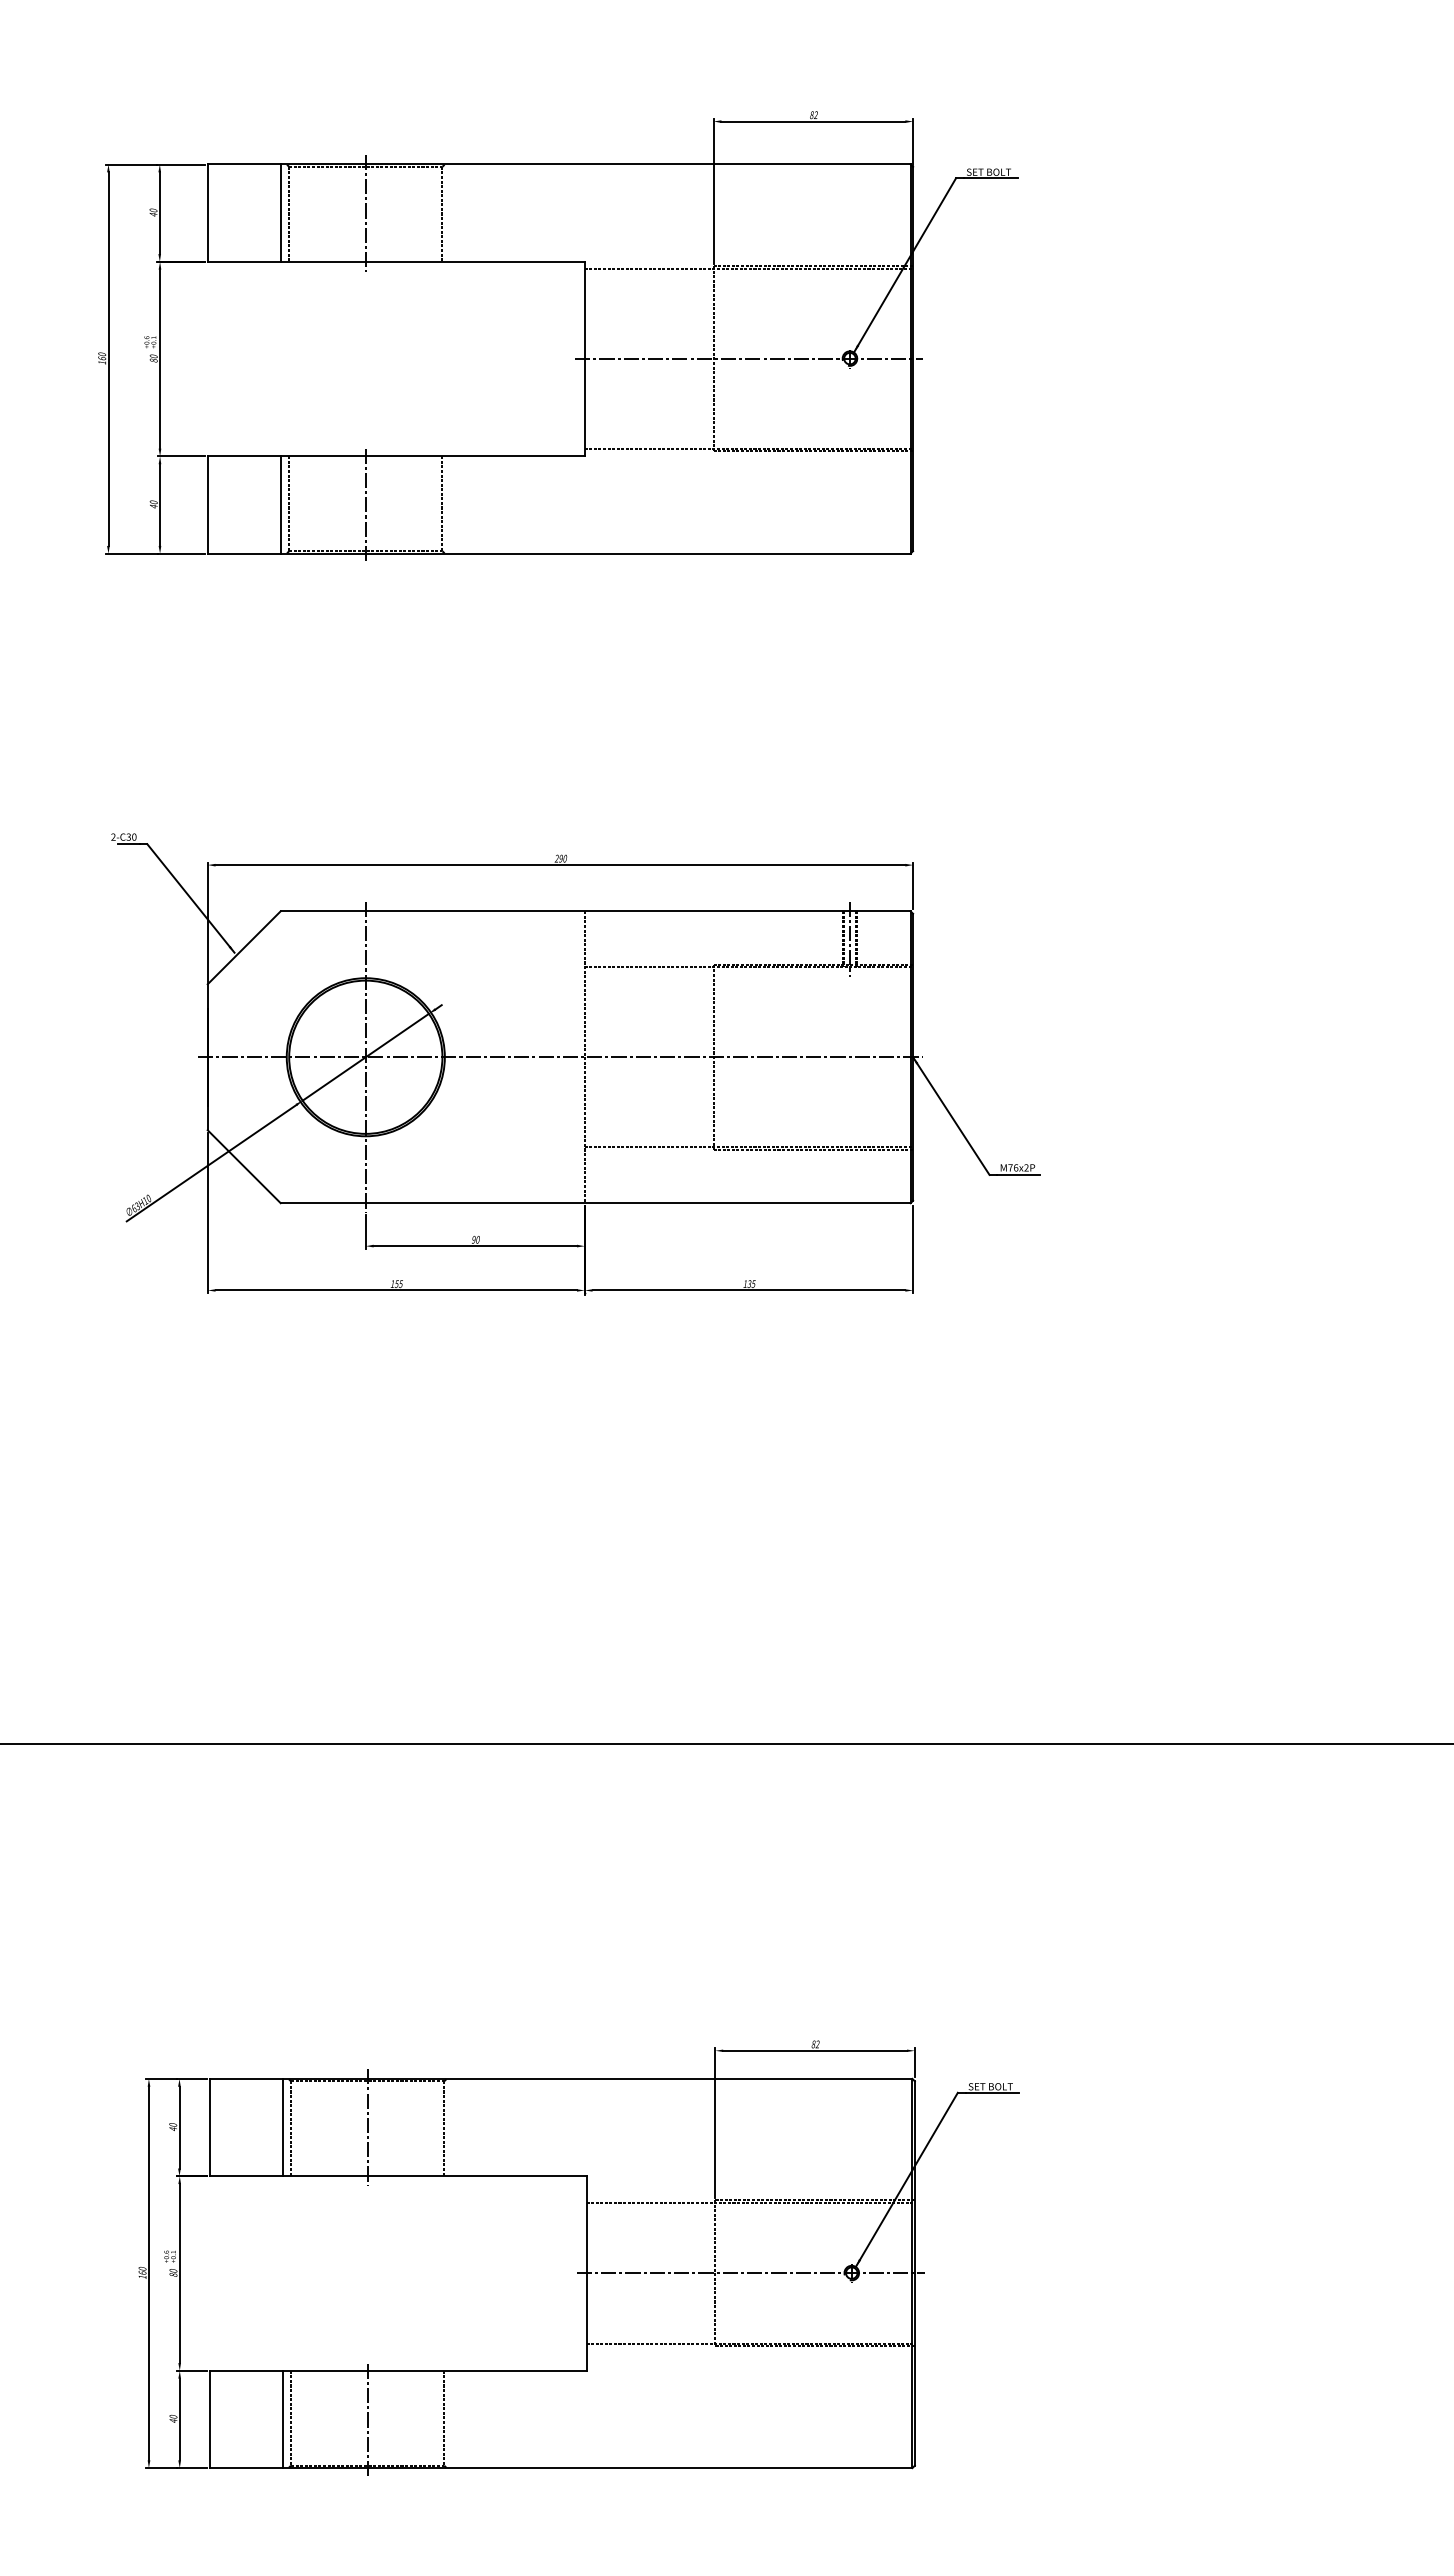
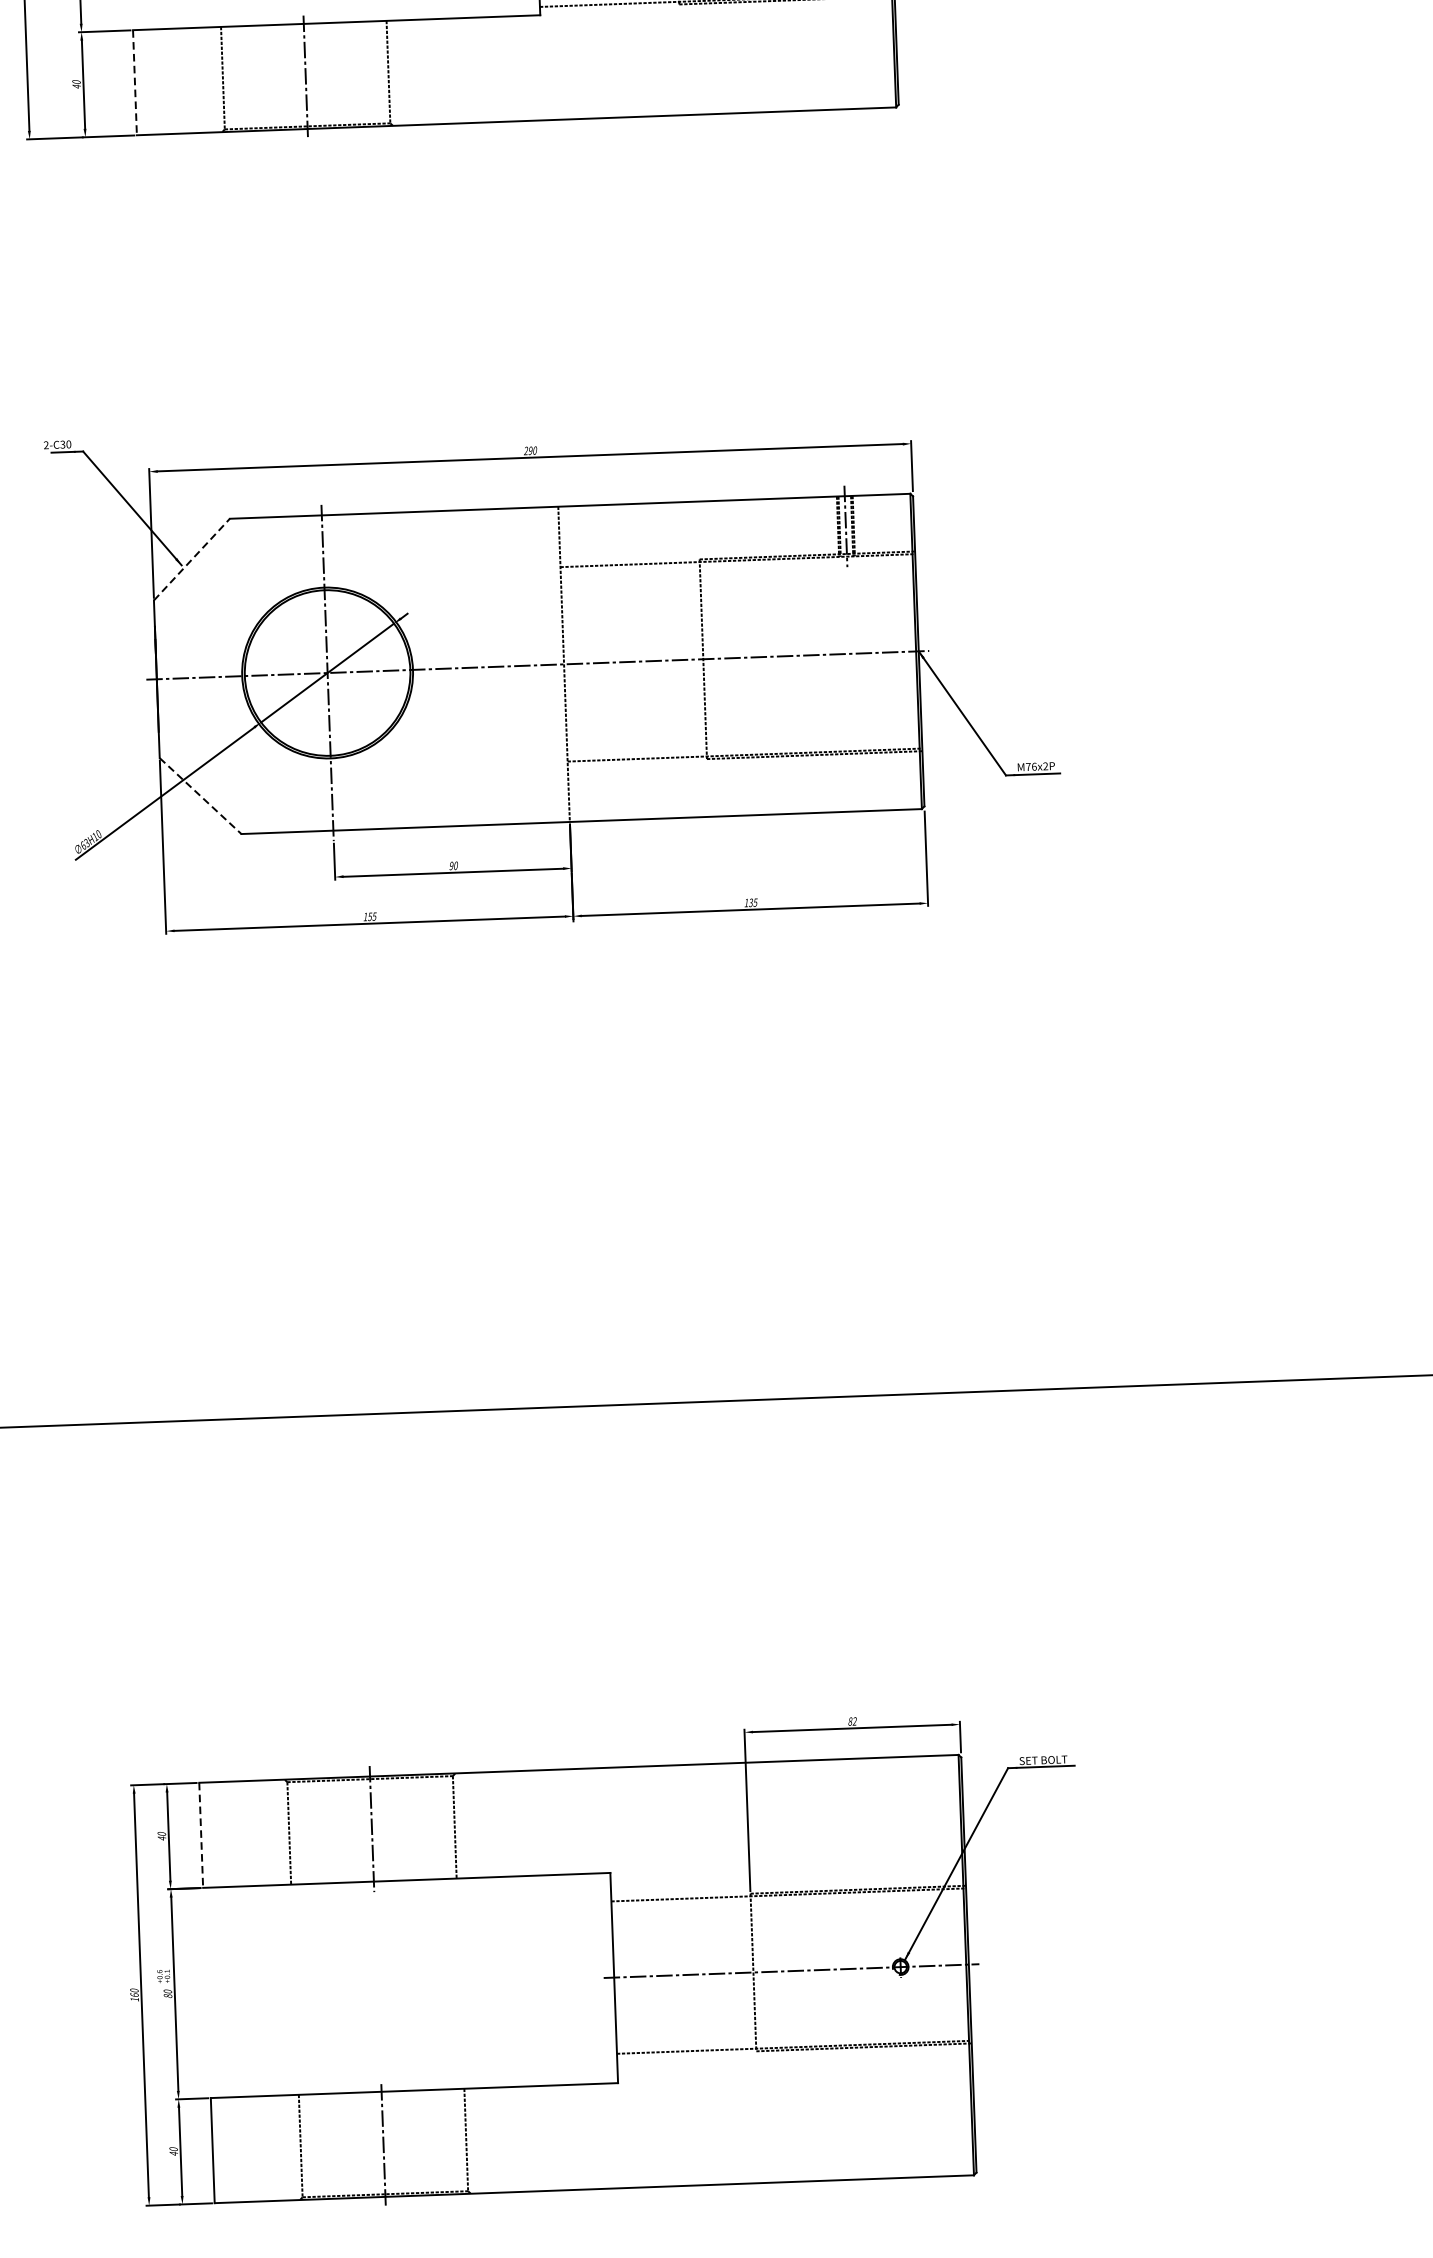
line: (207, 504) -> (134, 82), solid -> dashed
line: (280, 504) -> (213, 79), removed
line: (244, 947) -> (192, 559), solid -> dashed
line: (244, 1166) -> (200, 795), solid -> dashed
line: (209, 2127) -> (201, 1835), solid -> dashed
line: (282, 2127) -> (280, 1832), removed
line: (282, 2419) -> (291, 2147), removed

